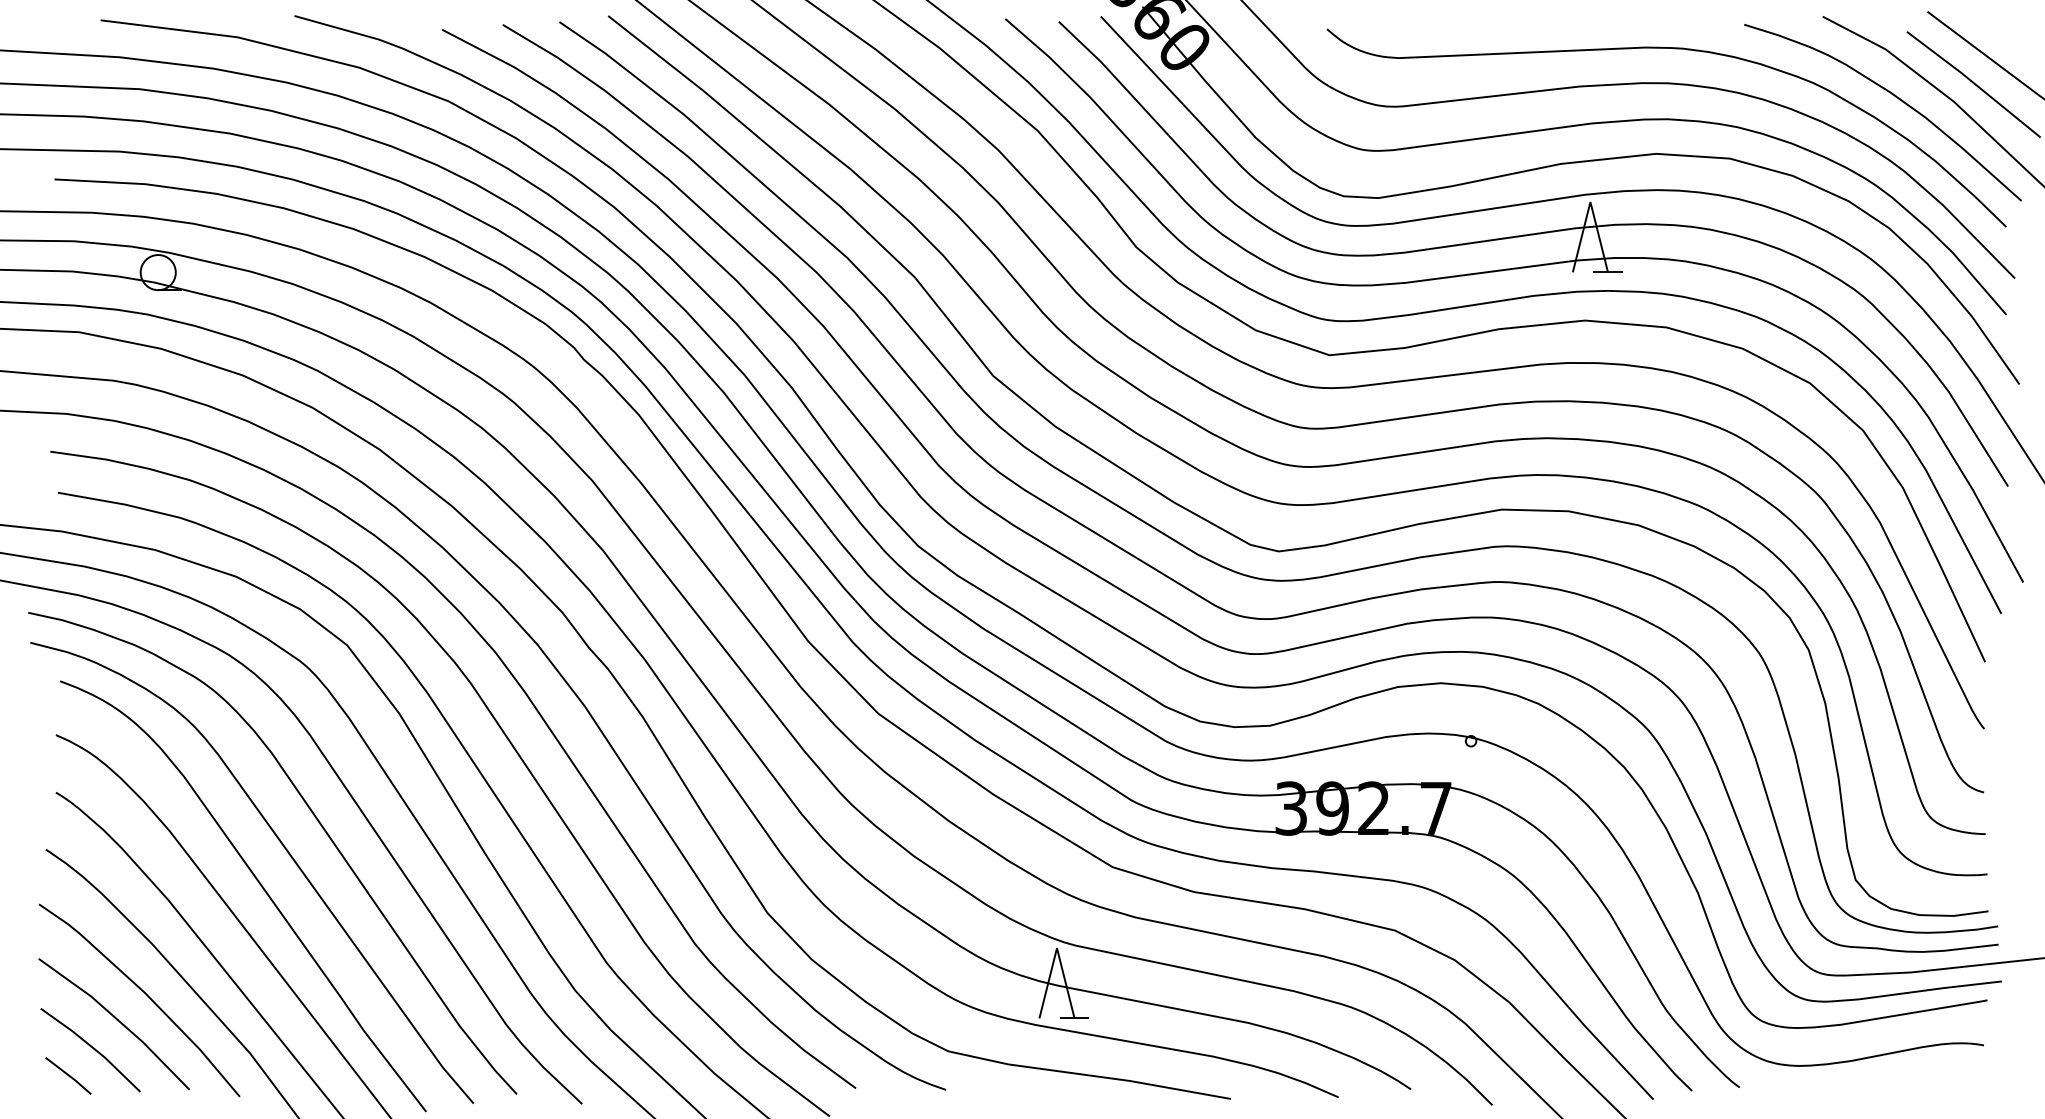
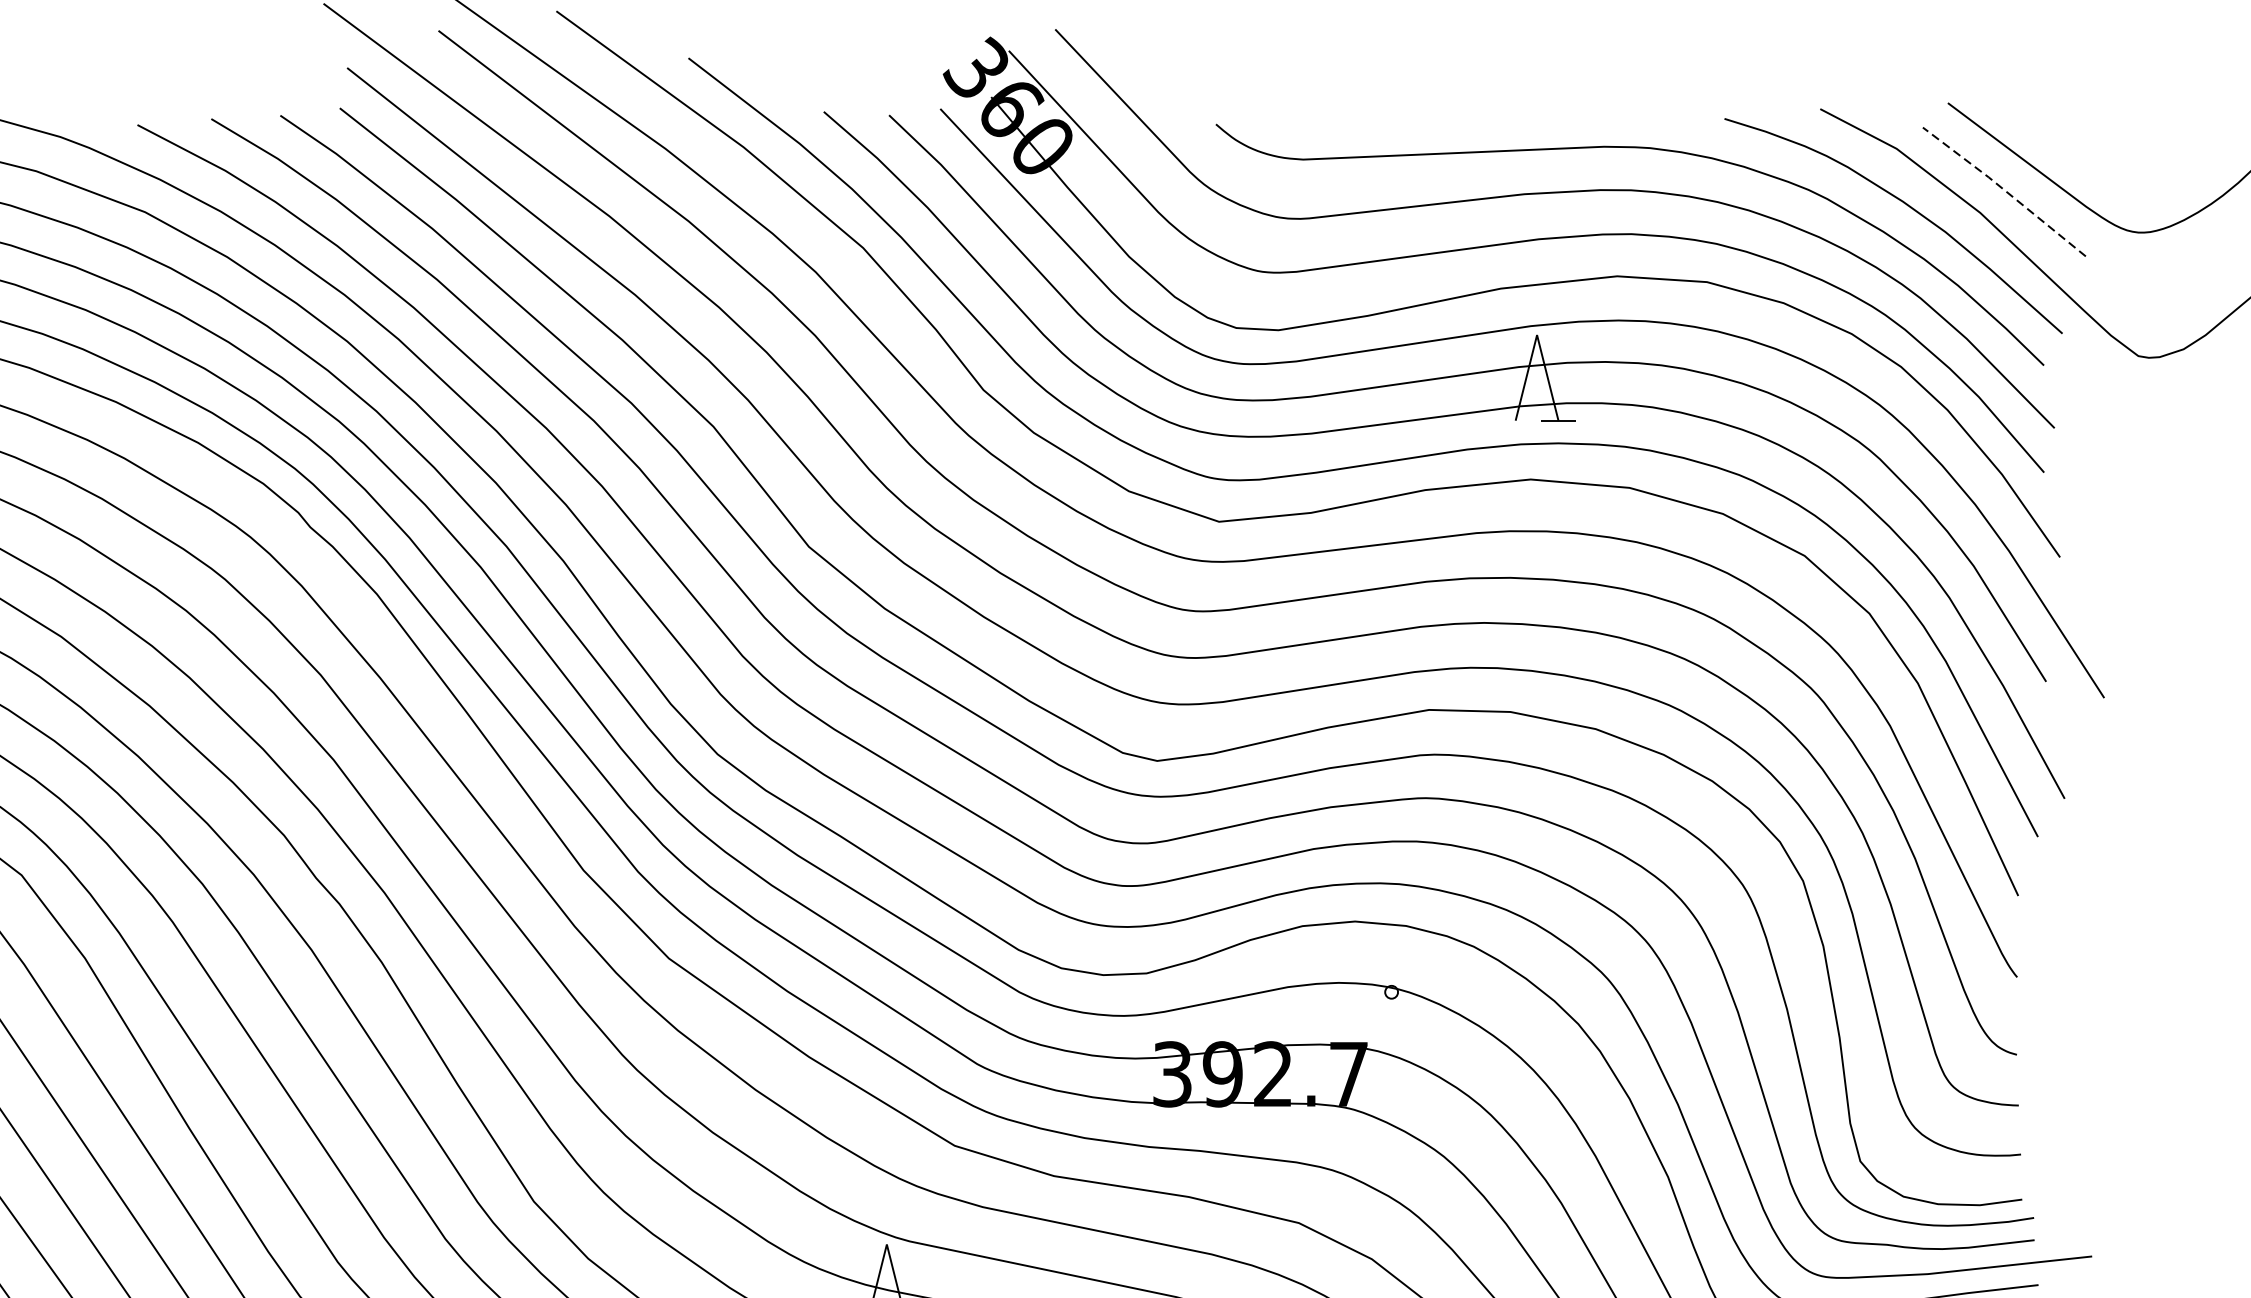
line: (1974, 83) -> (2005, 190), solid -> dashed

